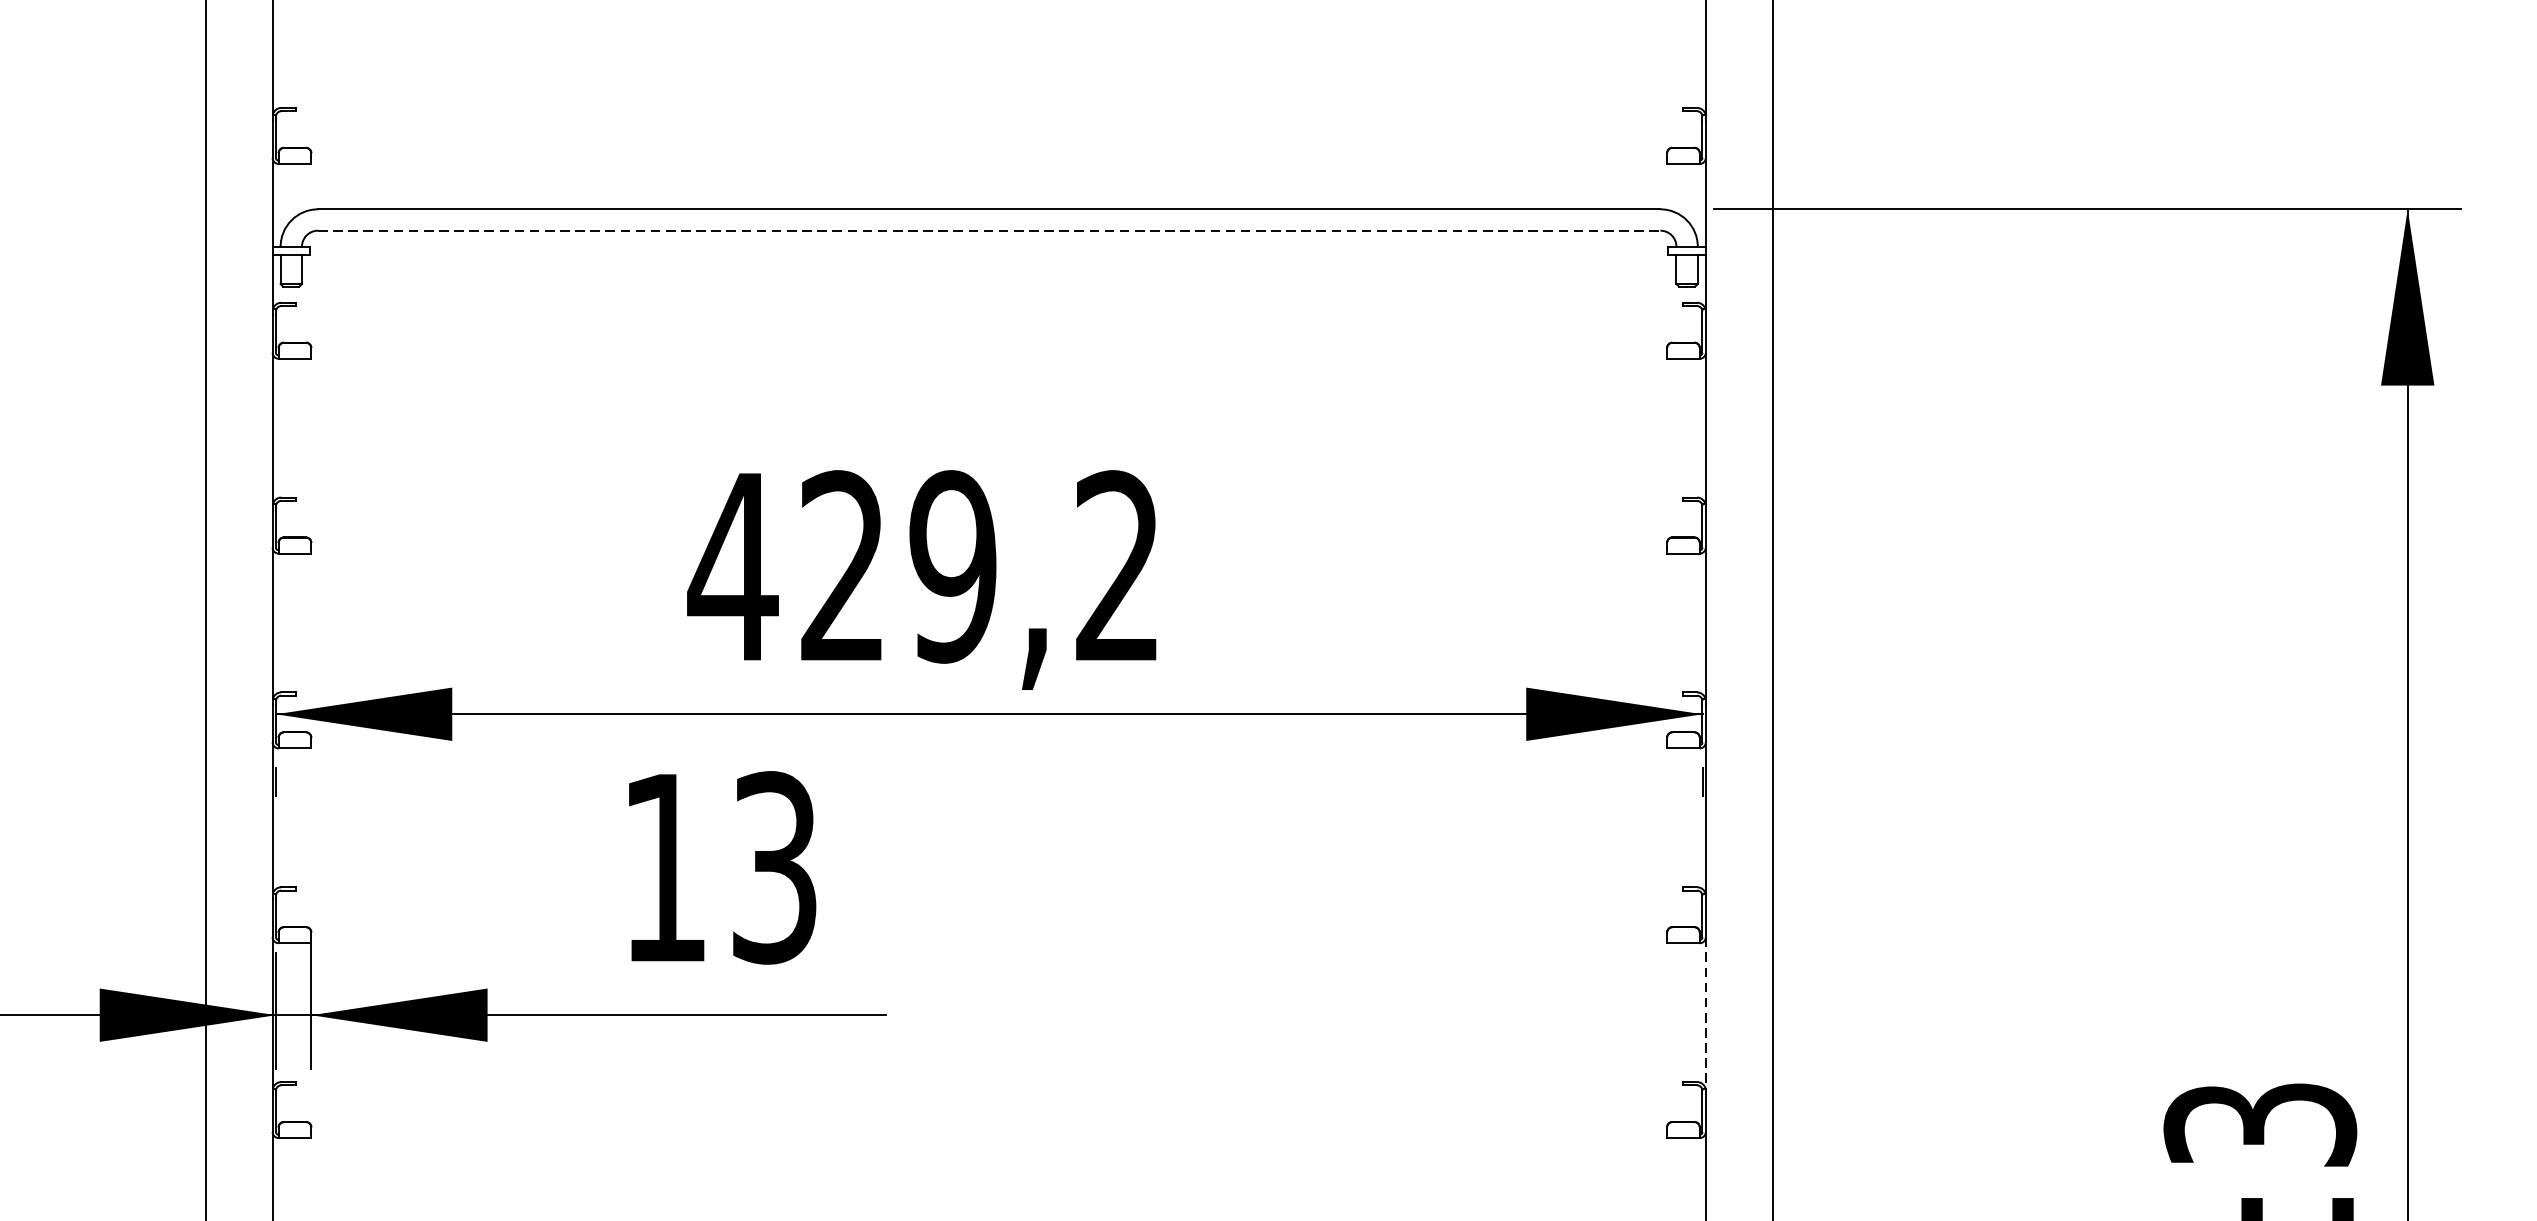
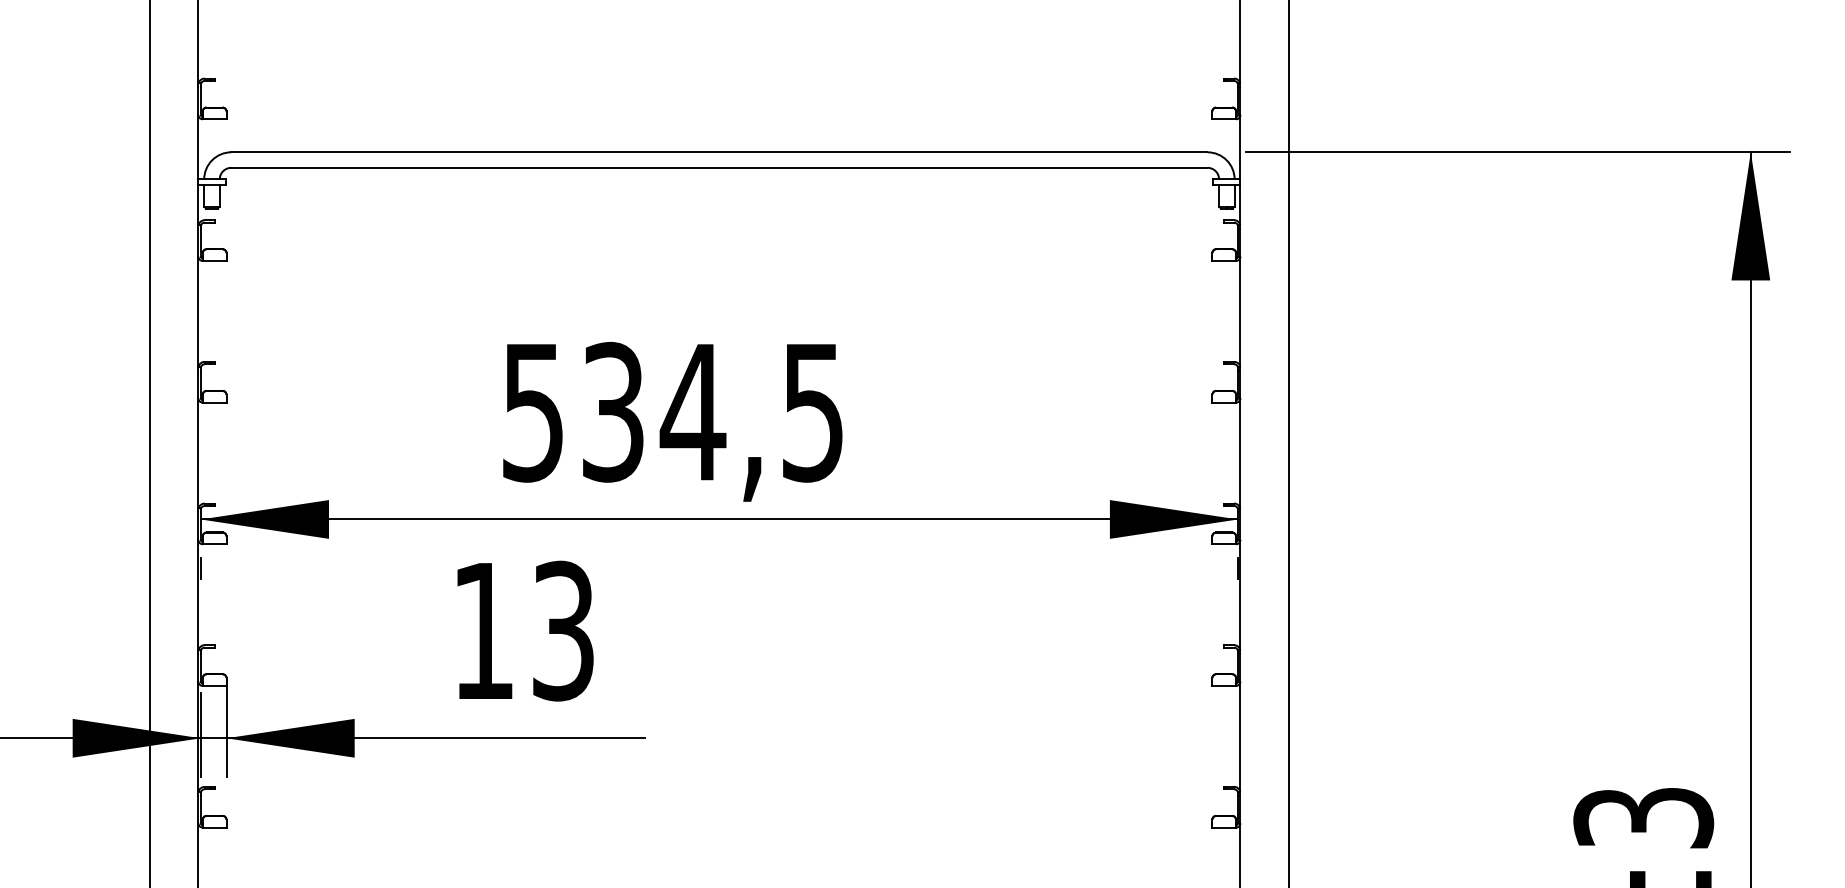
line: (989, 230) -> (719, 167), dashed -> solid
text: (921, 567) -> (670, 412), 429,2 -> 534,5
line: (1705, 1014) -> (1240, 737), dashed -> solid

